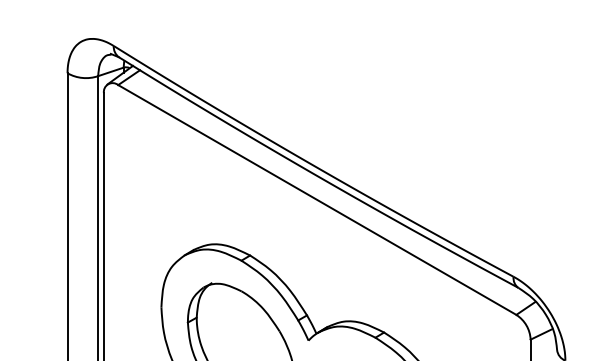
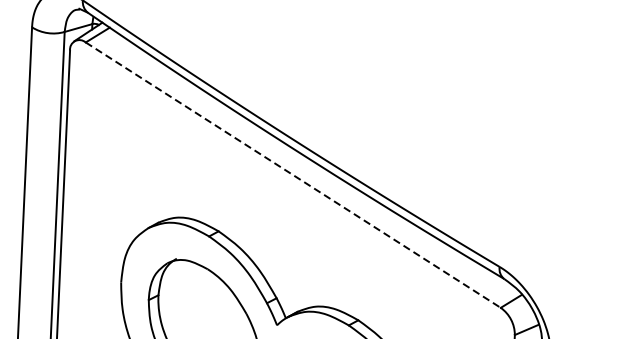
line: (317, 199) -> (293, 174), solid -> dashed

